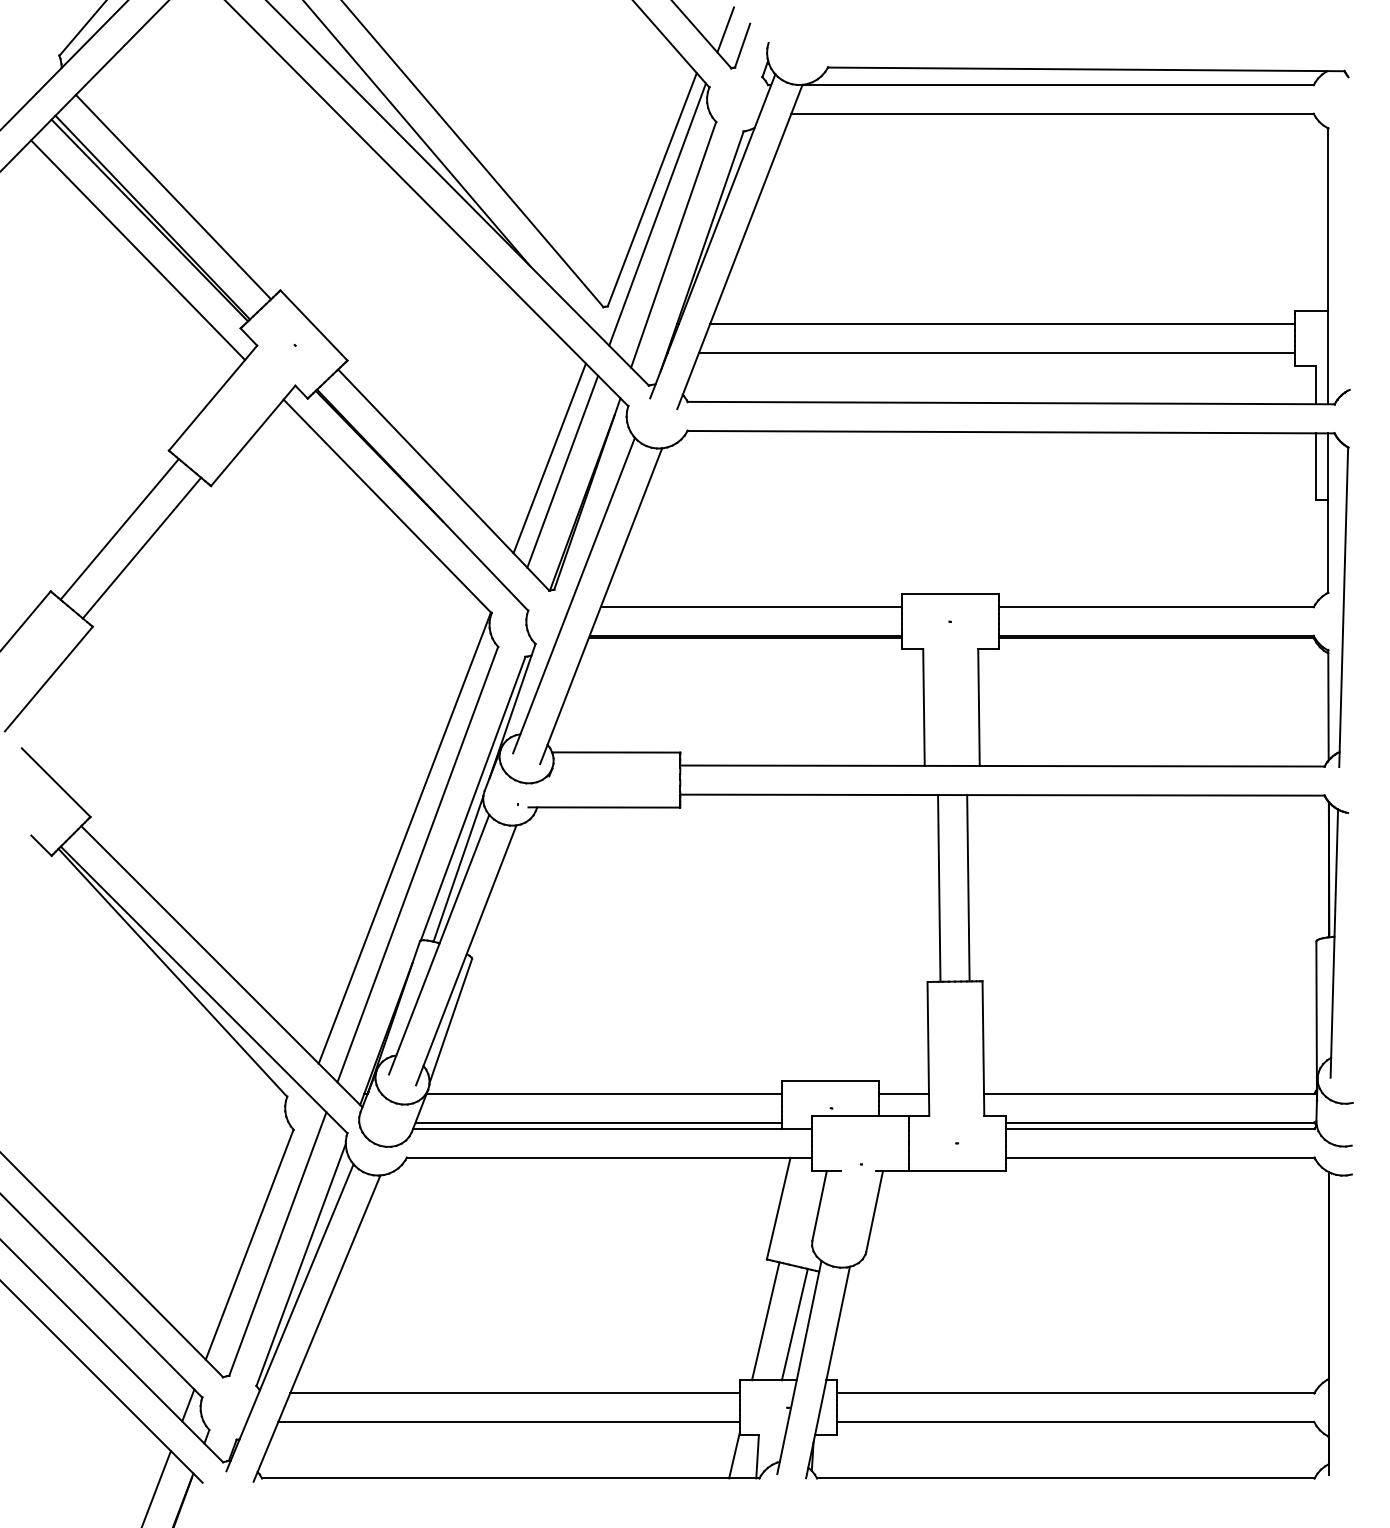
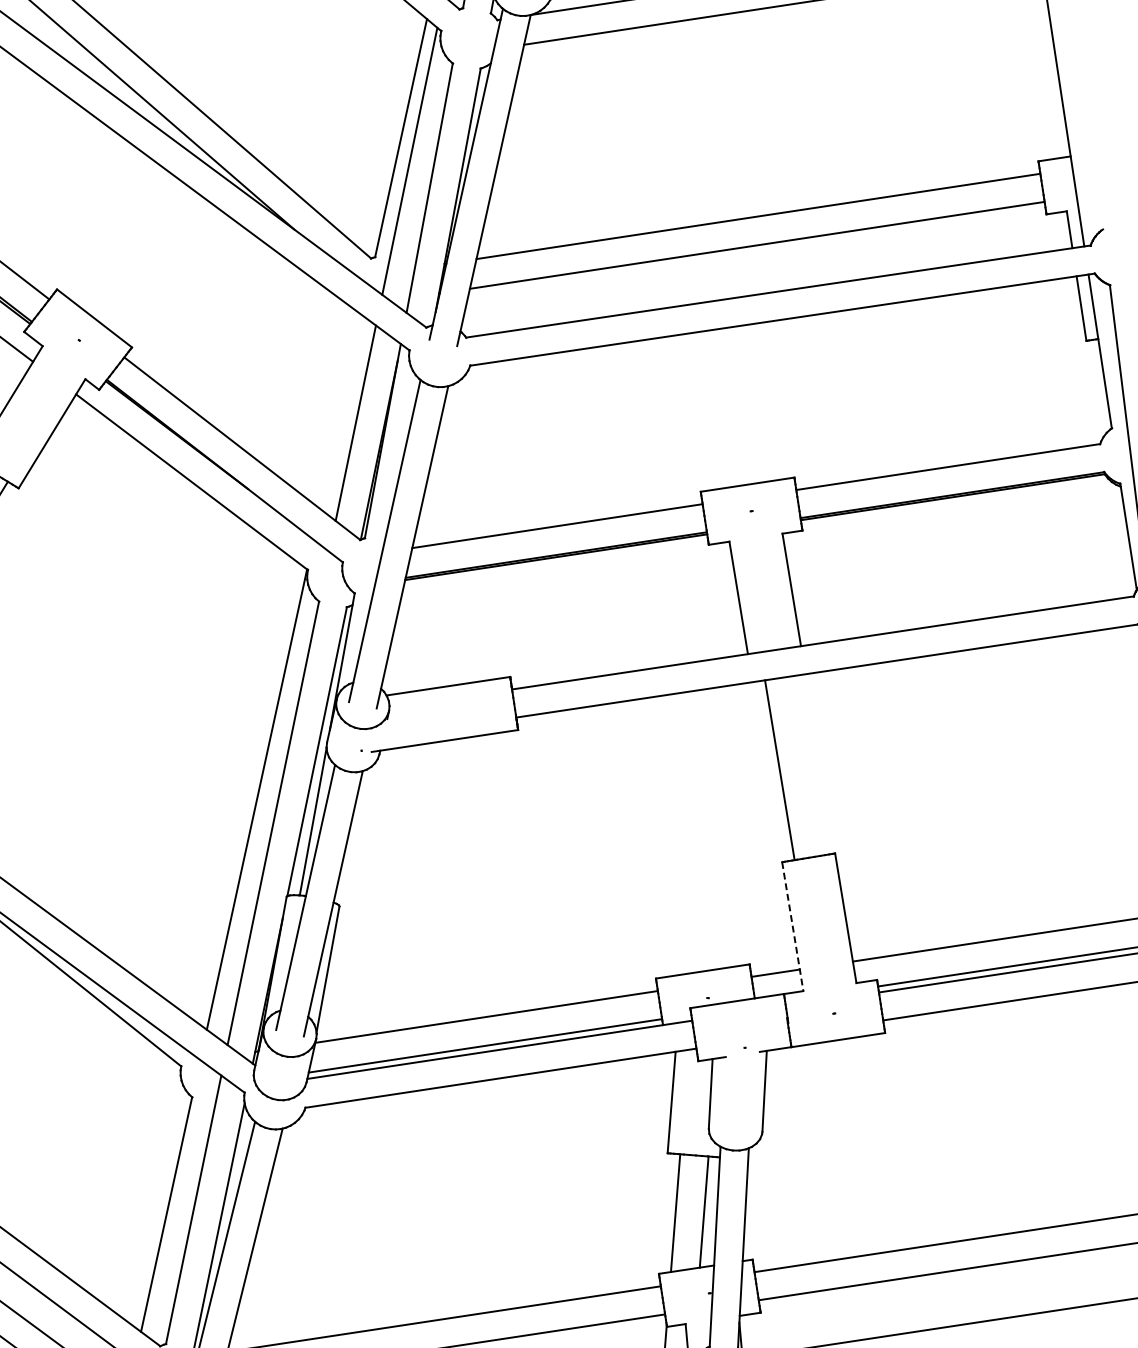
line: (549, 458) -> (341, 412), removed
line: (968, 888) -> (808, 766), removed
line: (928, 1048) -> (792, 926), solid -> dashed

